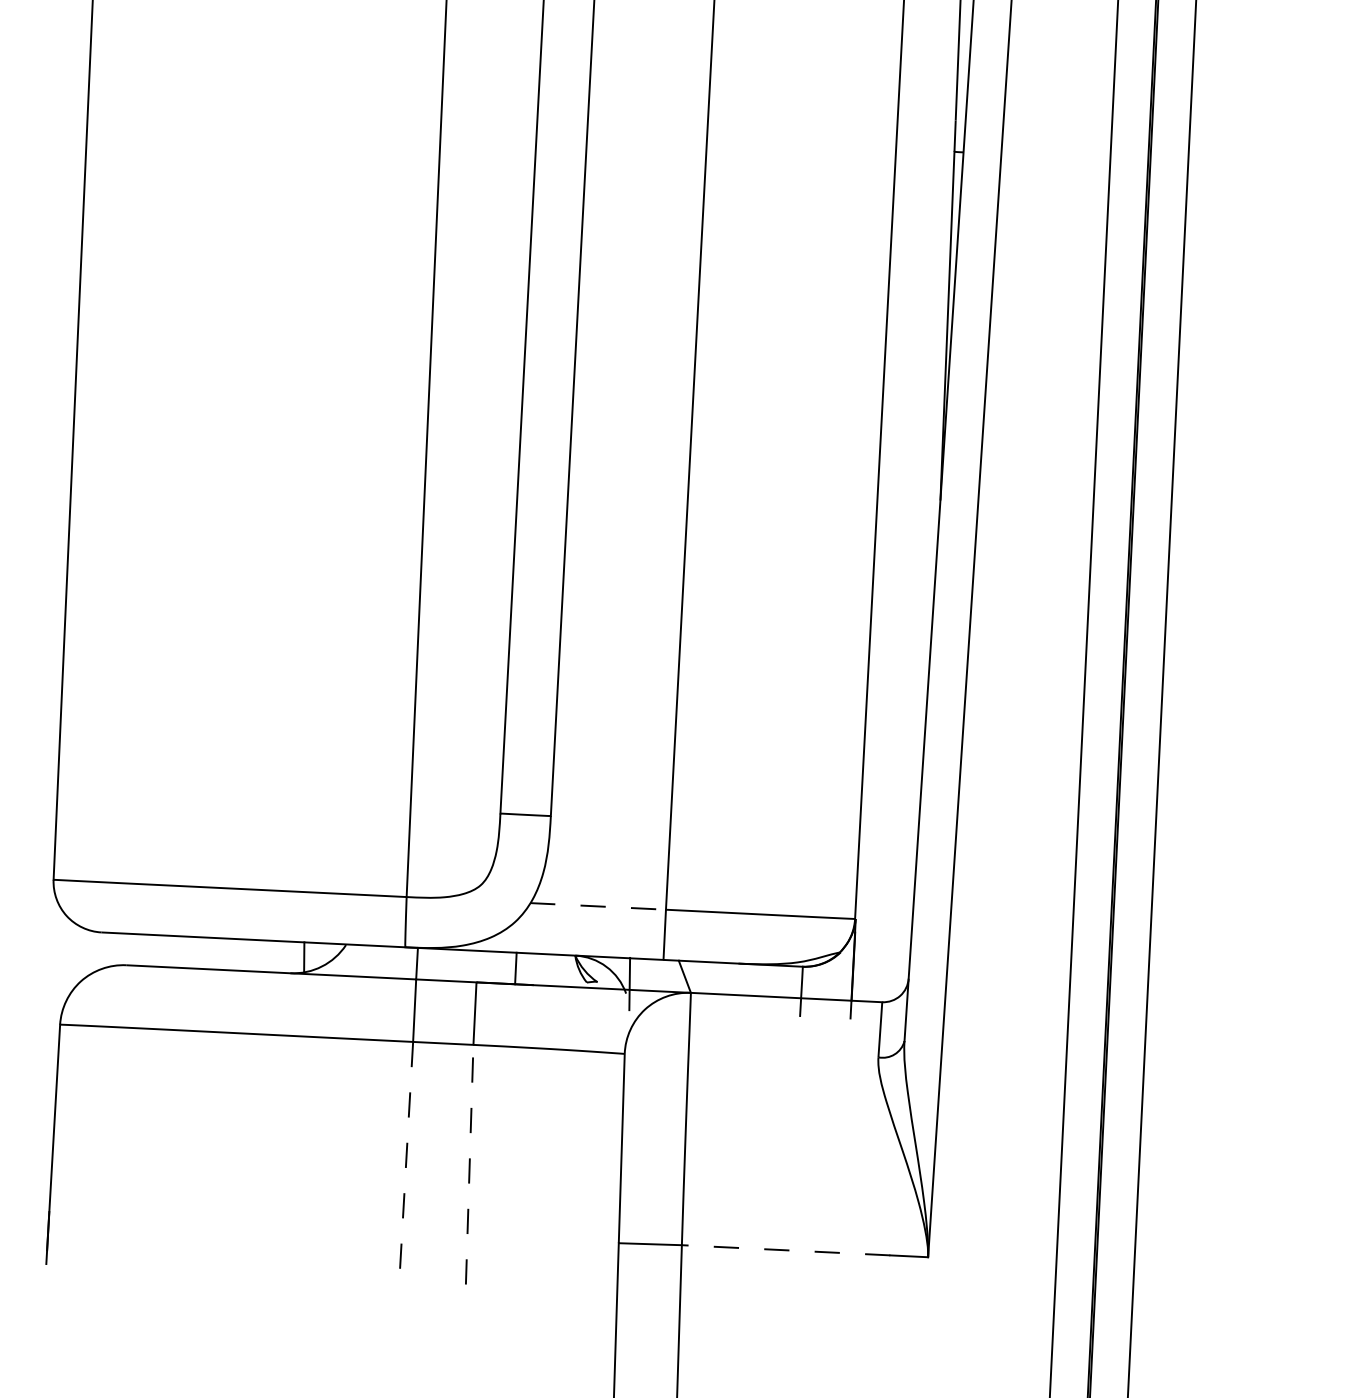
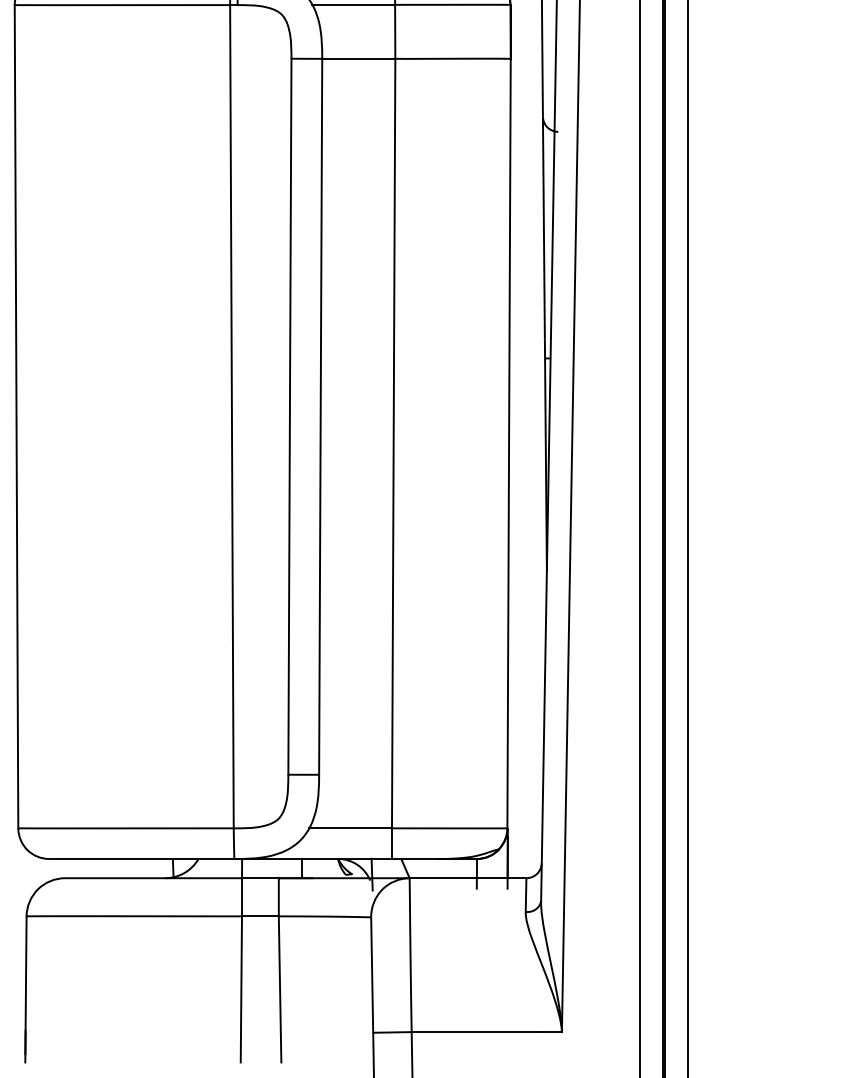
line: (599, 906) -> (351, 828), dashed -> solid
line: (406, 1161) -> (241, 989), dashed -> solid
line: (470, 1163) -> (280, 988), dashed -> solid
line: (786, 1250) -> (475, 1032), dashed -> solid

